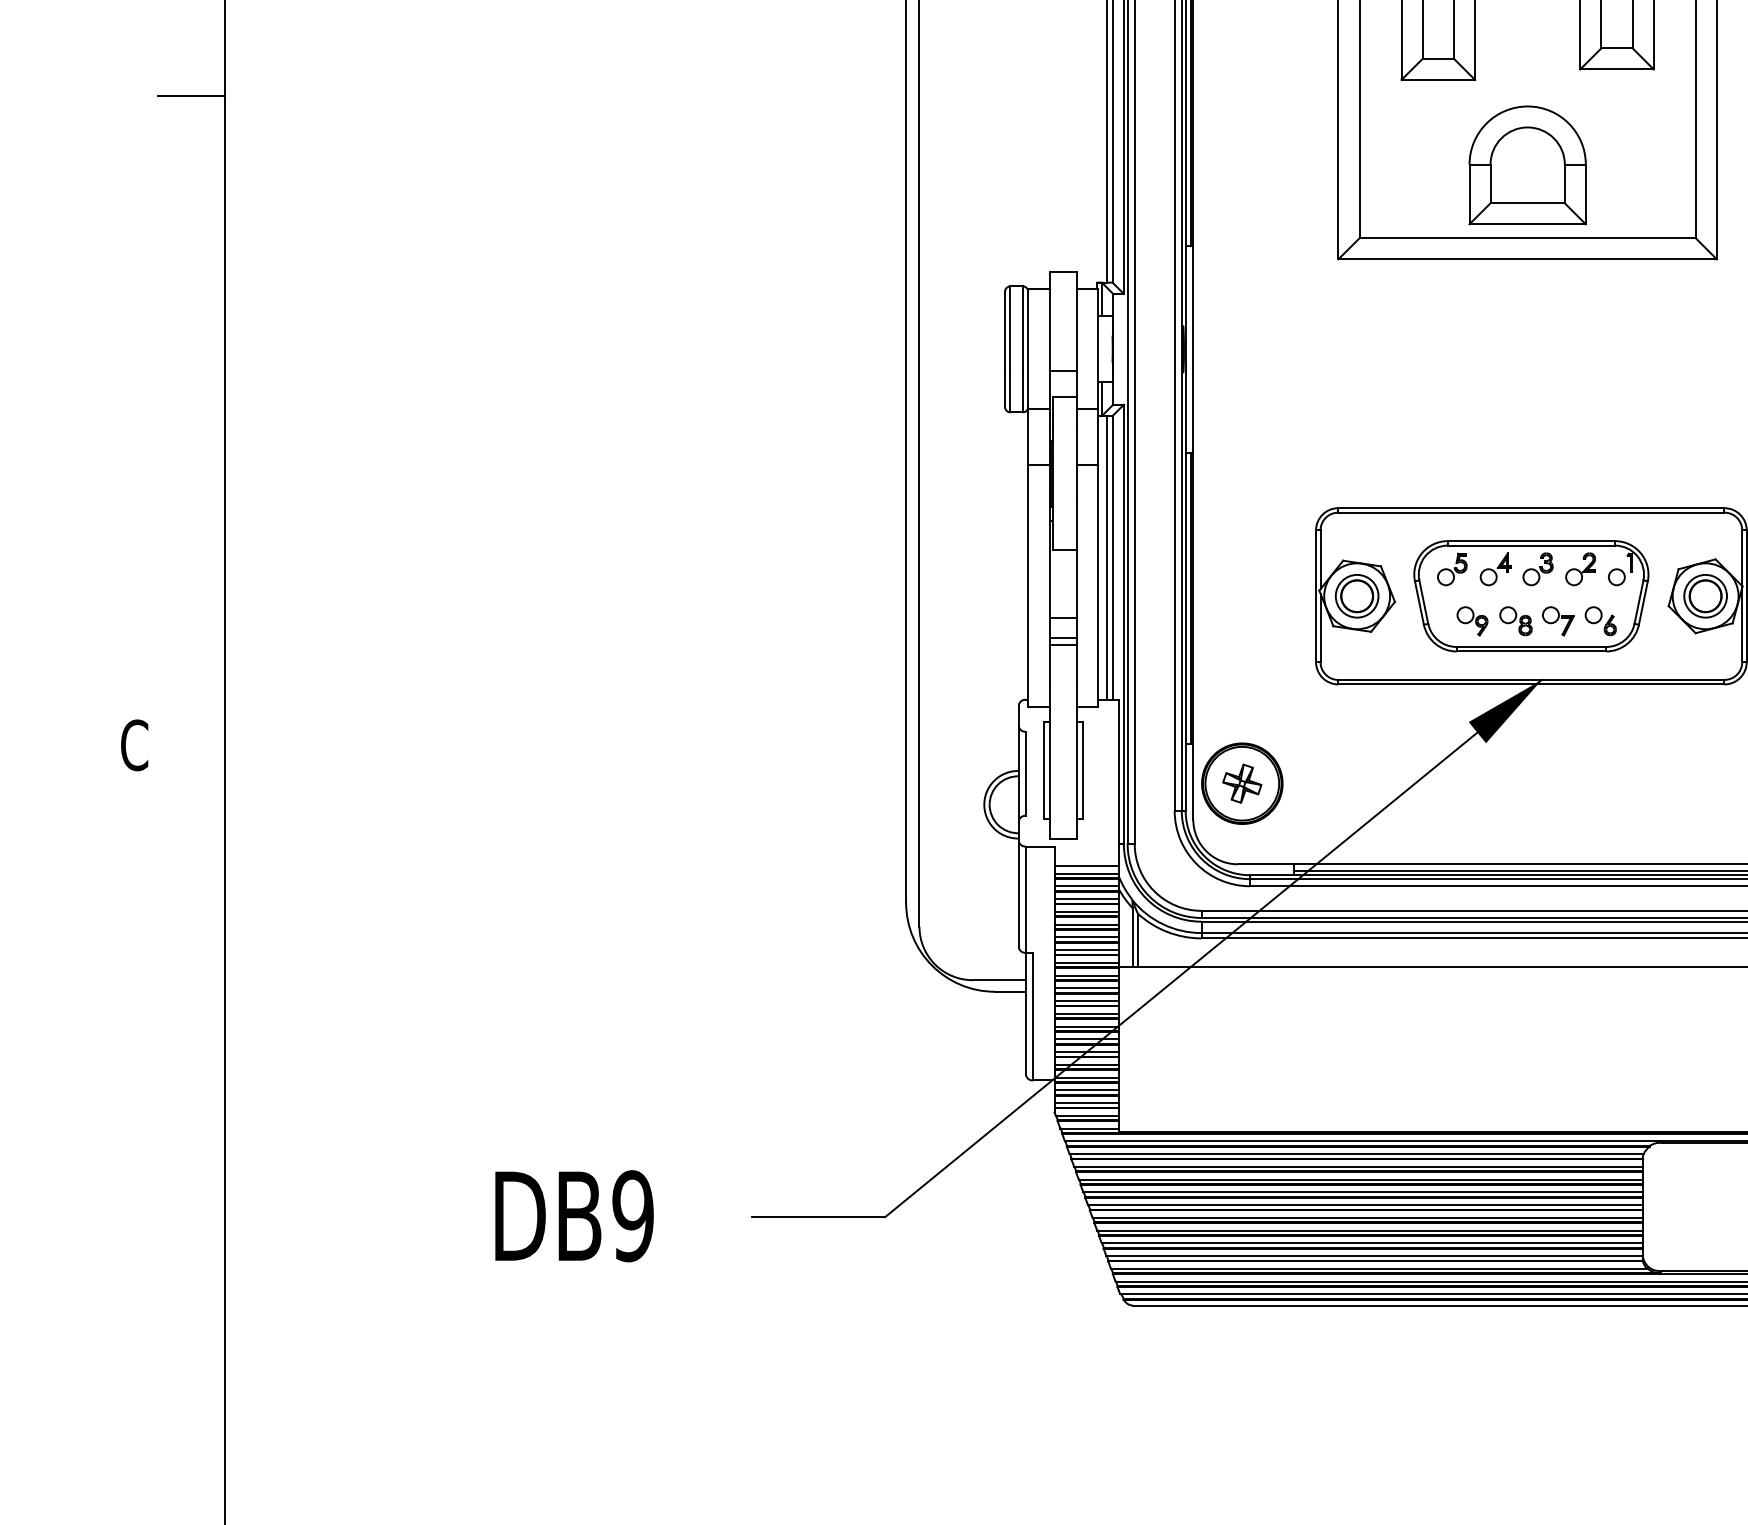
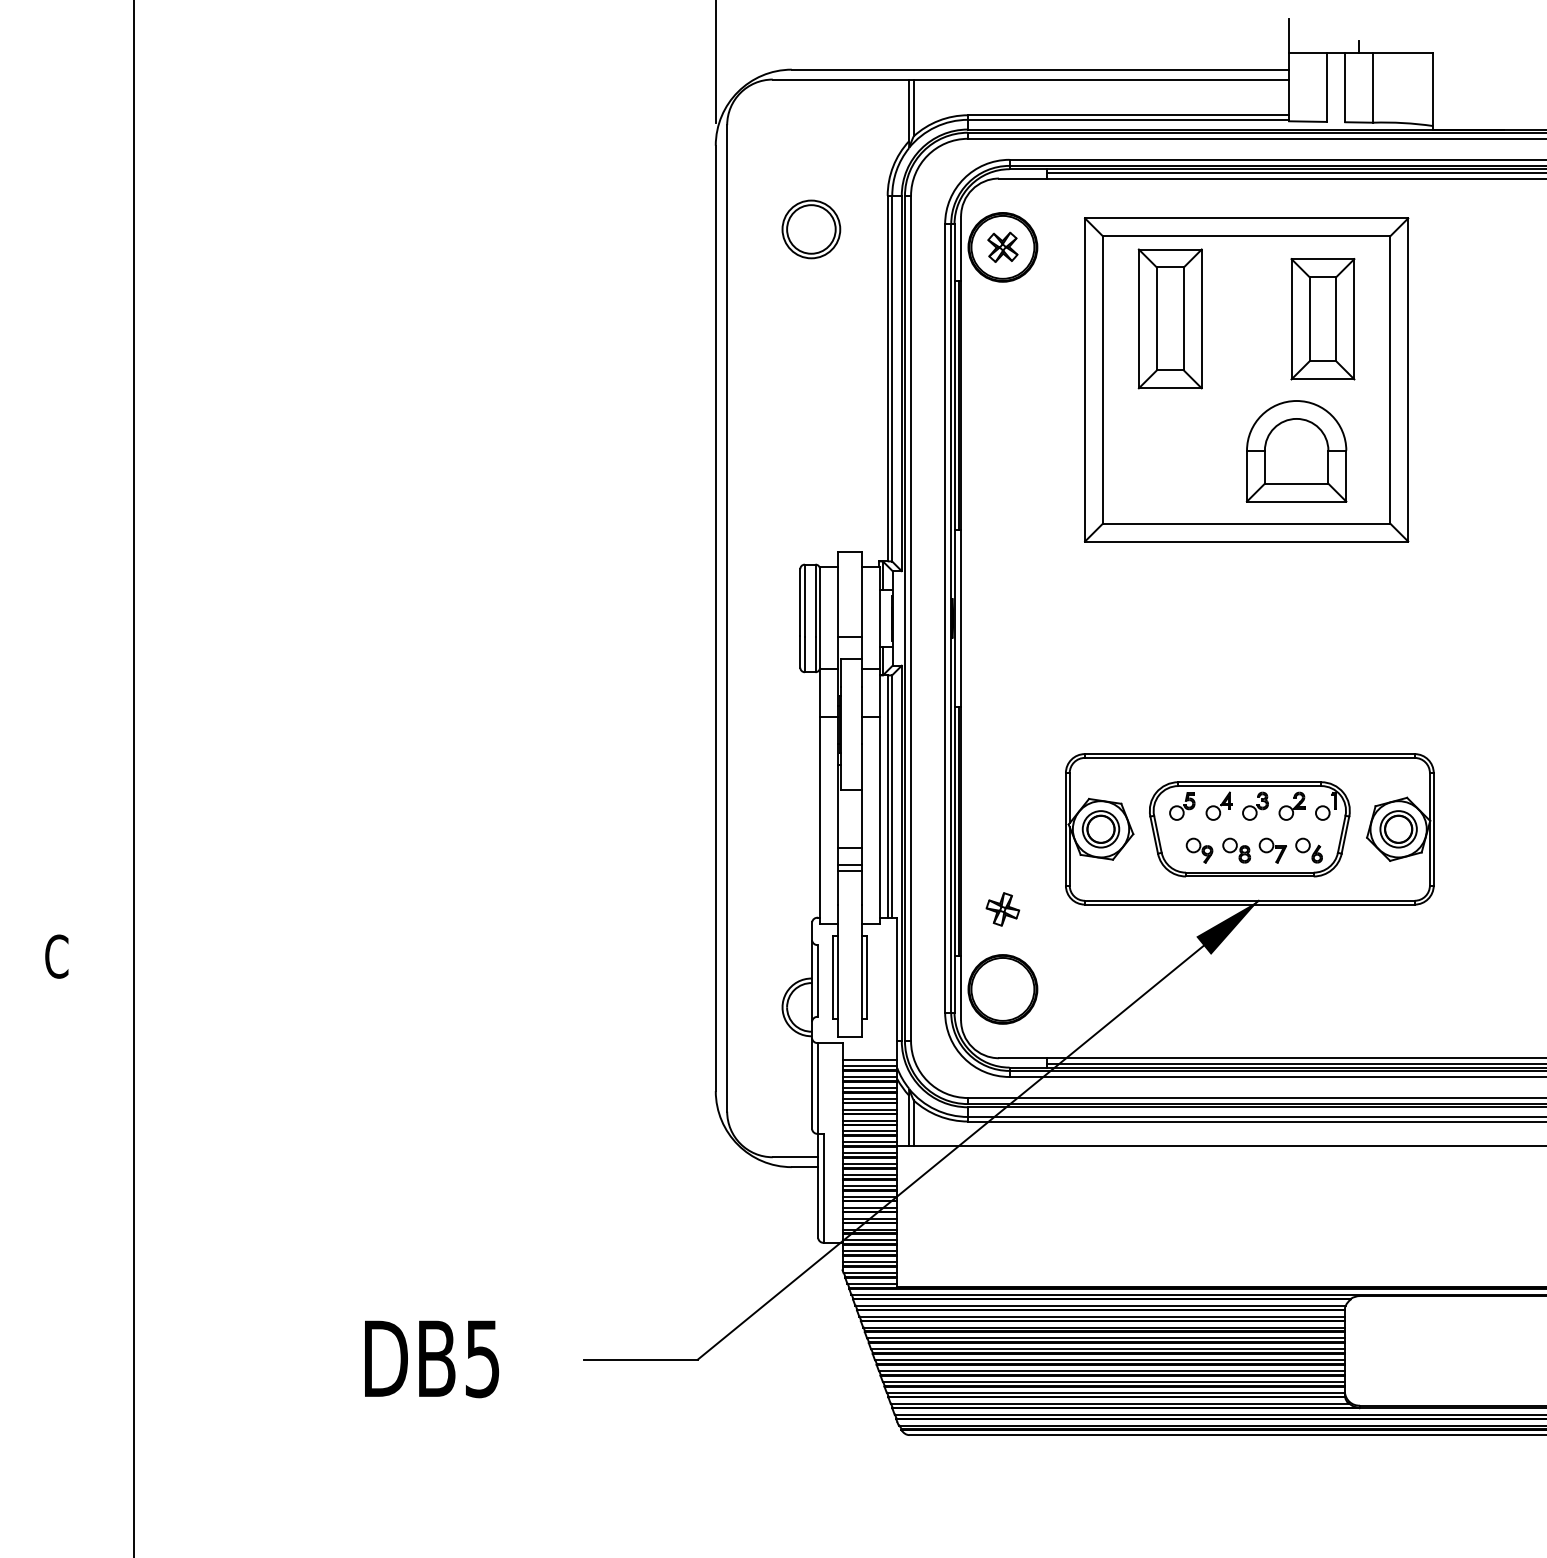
line: (190, 96) -> (104, 402), removed
part: (1527, 165) -> (1296, 451), moved
part: (1241, 783) -> (1002, 909), moved
text: (633, 1215) -> (482, 1358), DB9 -> DB5

